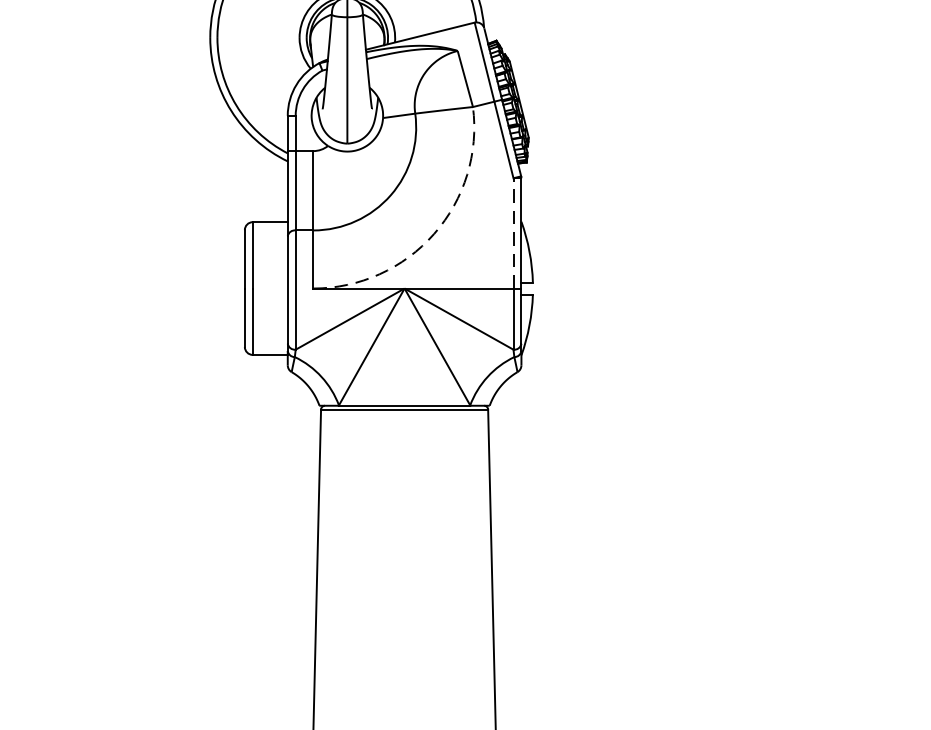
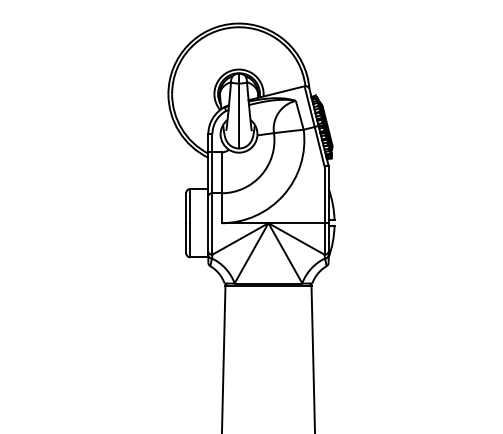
line: (513, 232) -> (324, 194), dashed -> solid
arc: (433, 234) -> (283, 195), dashed -> solid

